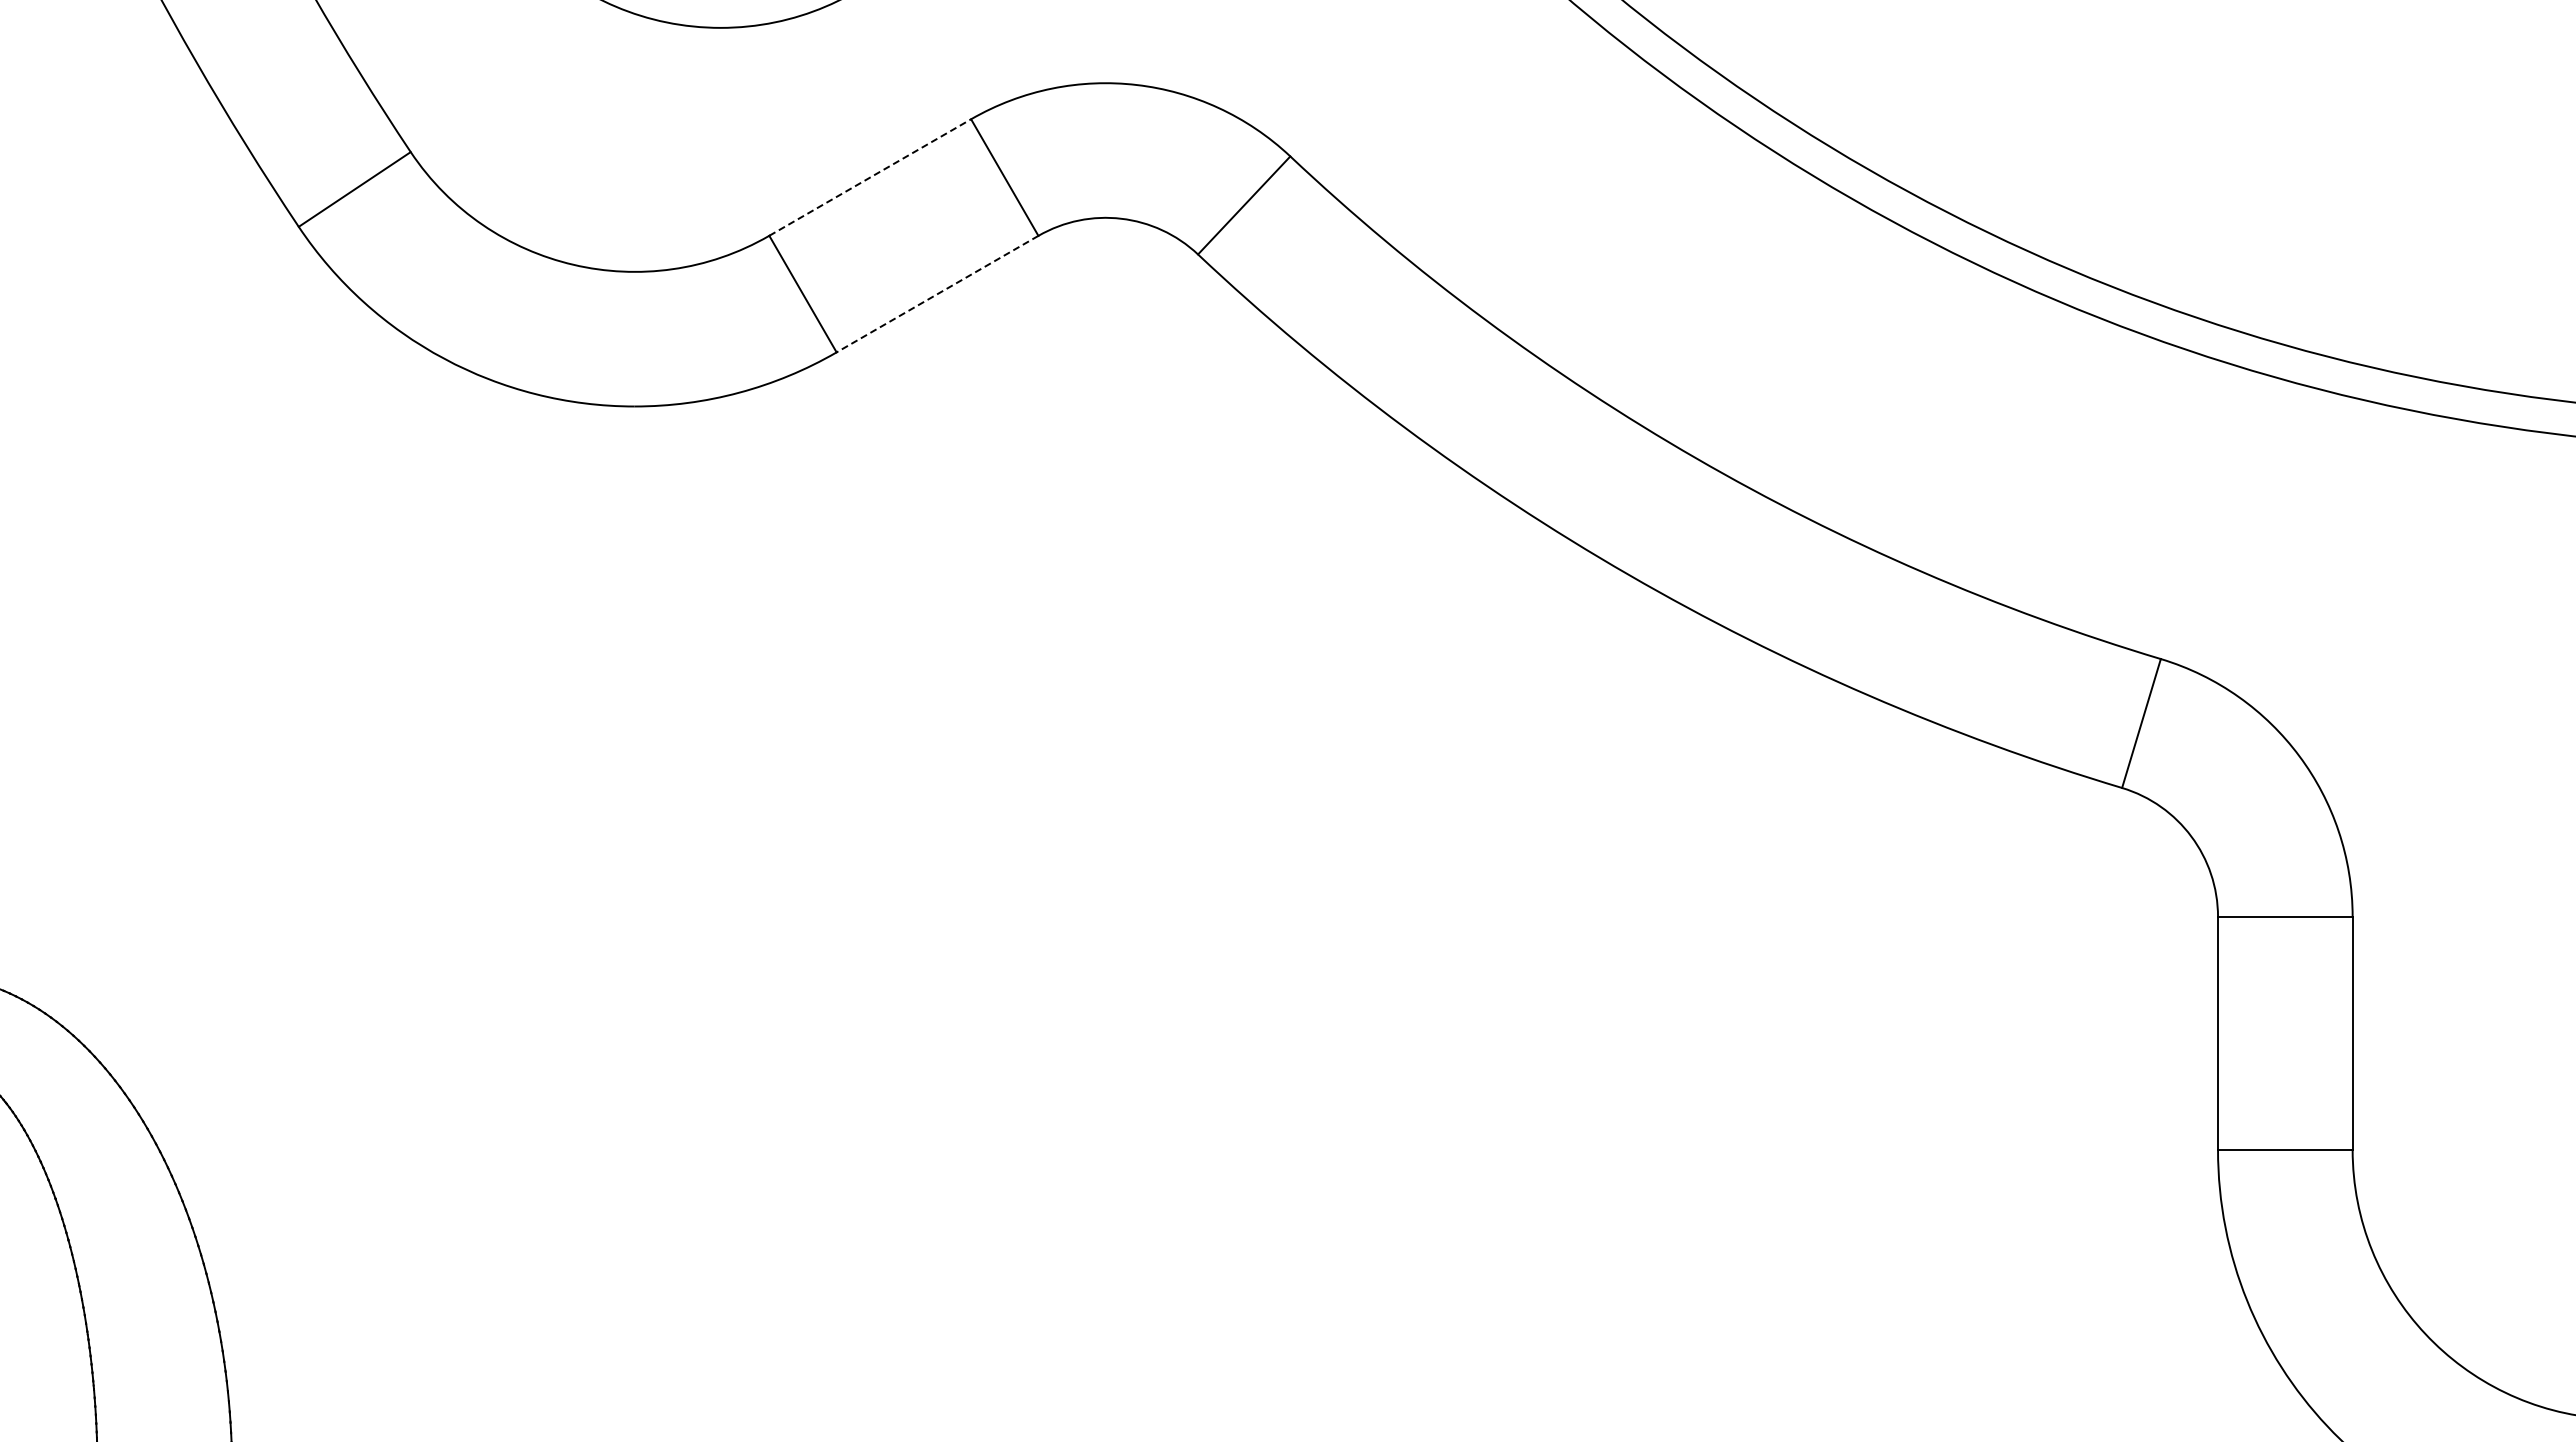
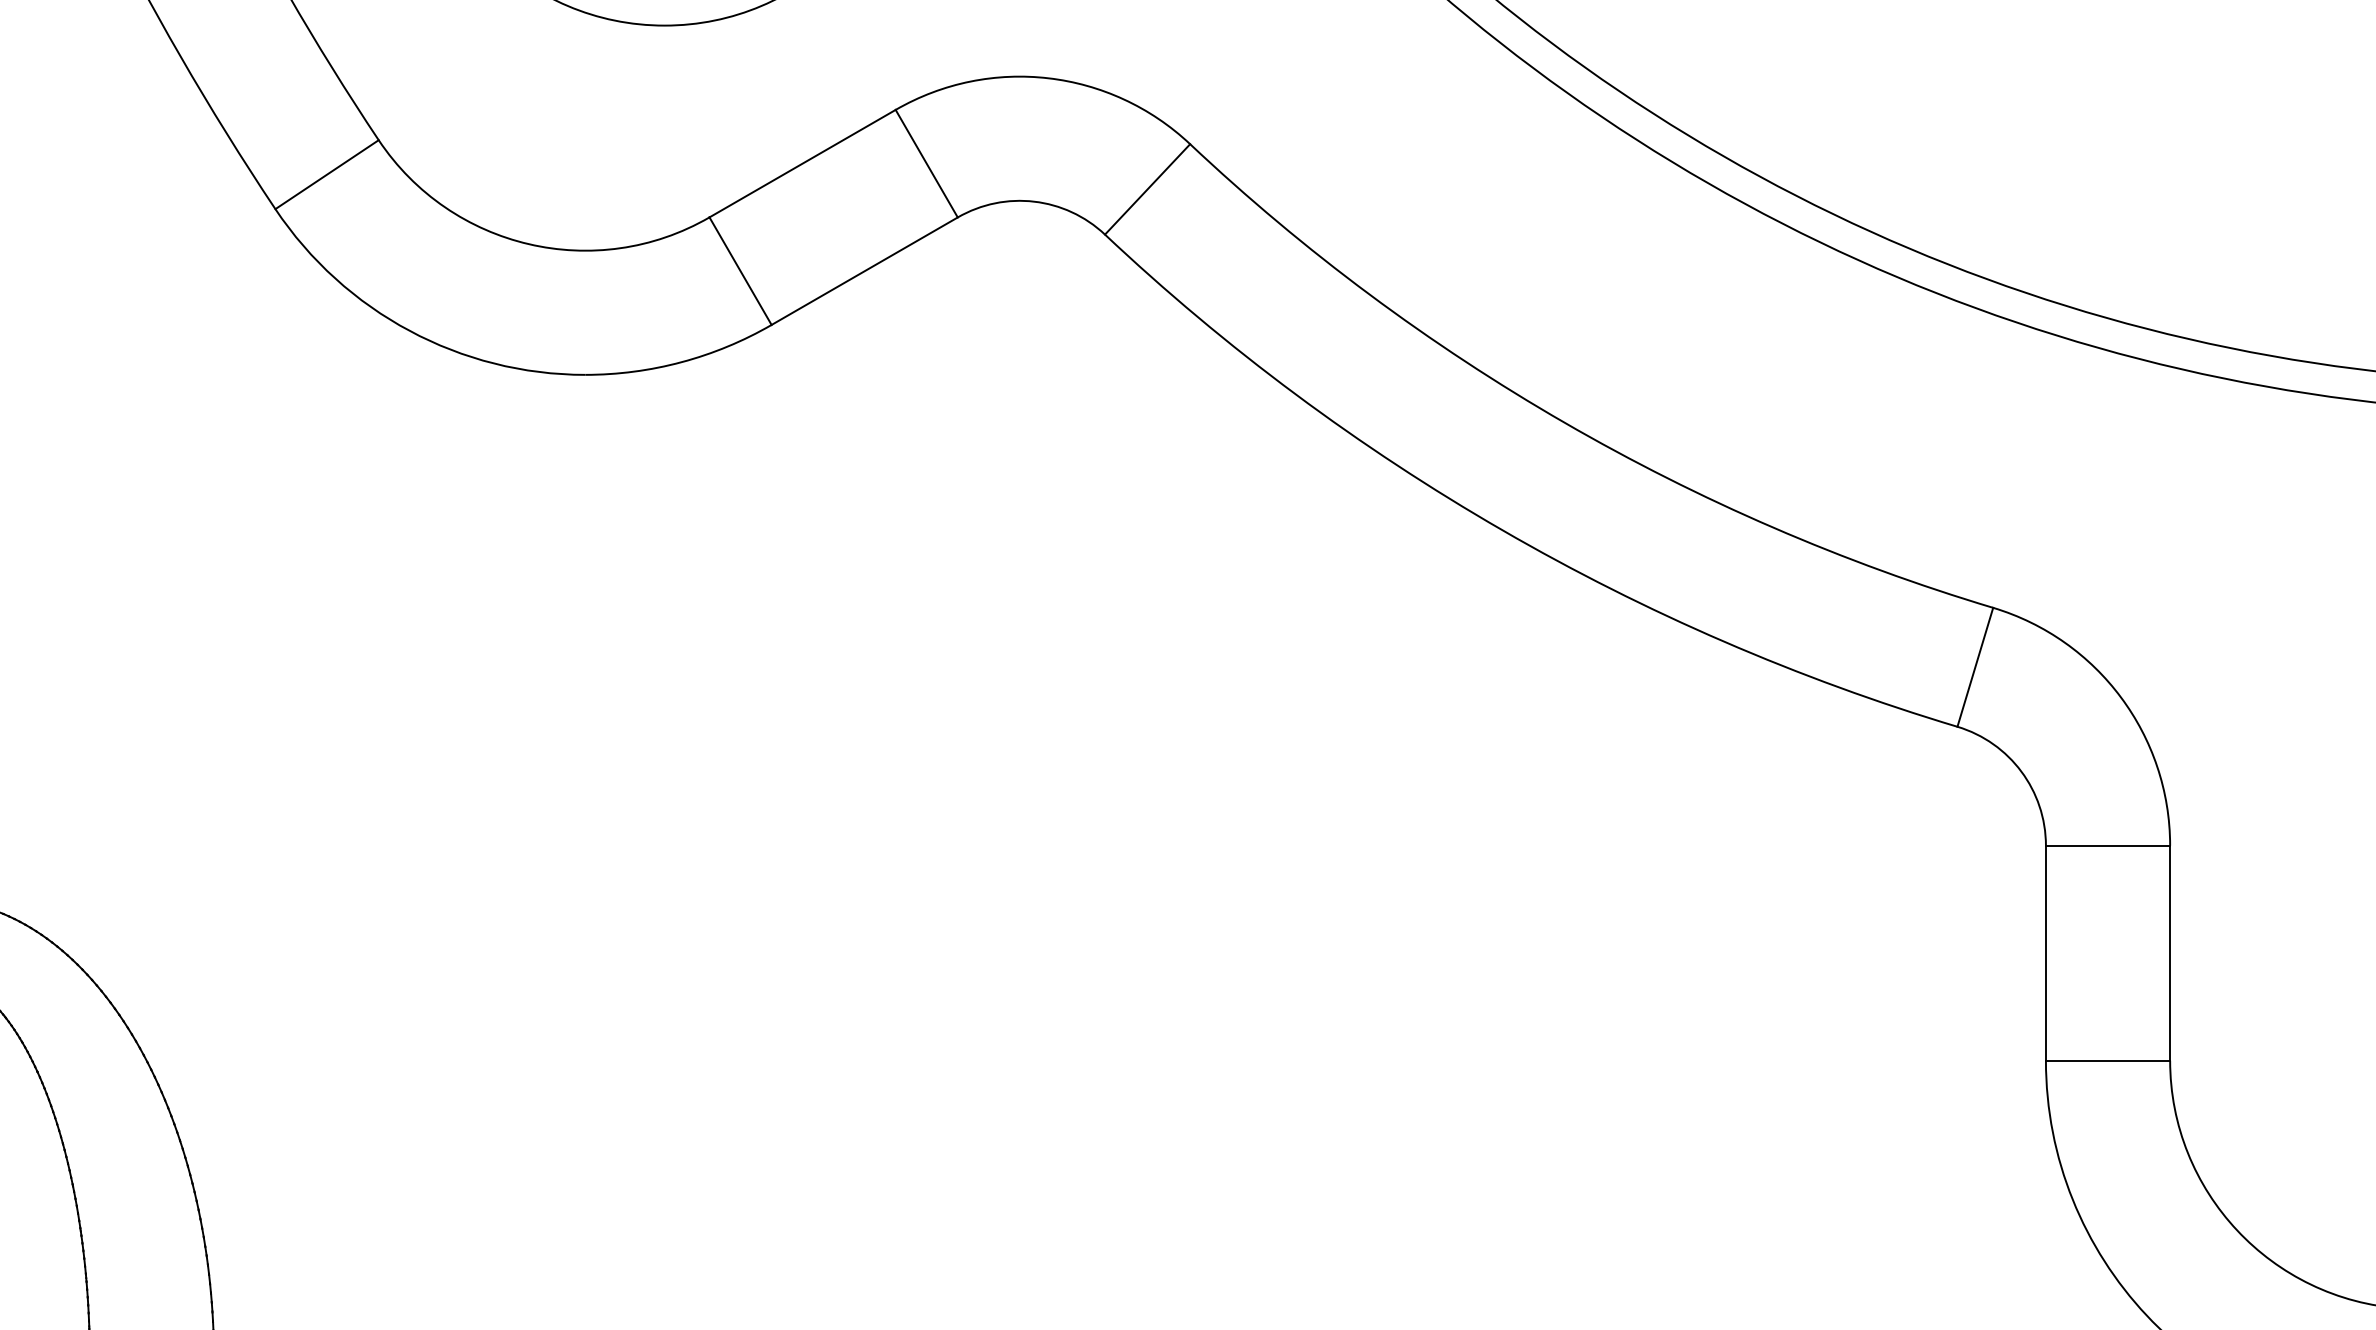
line: (870, 177) -> (802, 163), dashed -> solid
line: (937, 294) -> (864, 271), dashed -> solid

